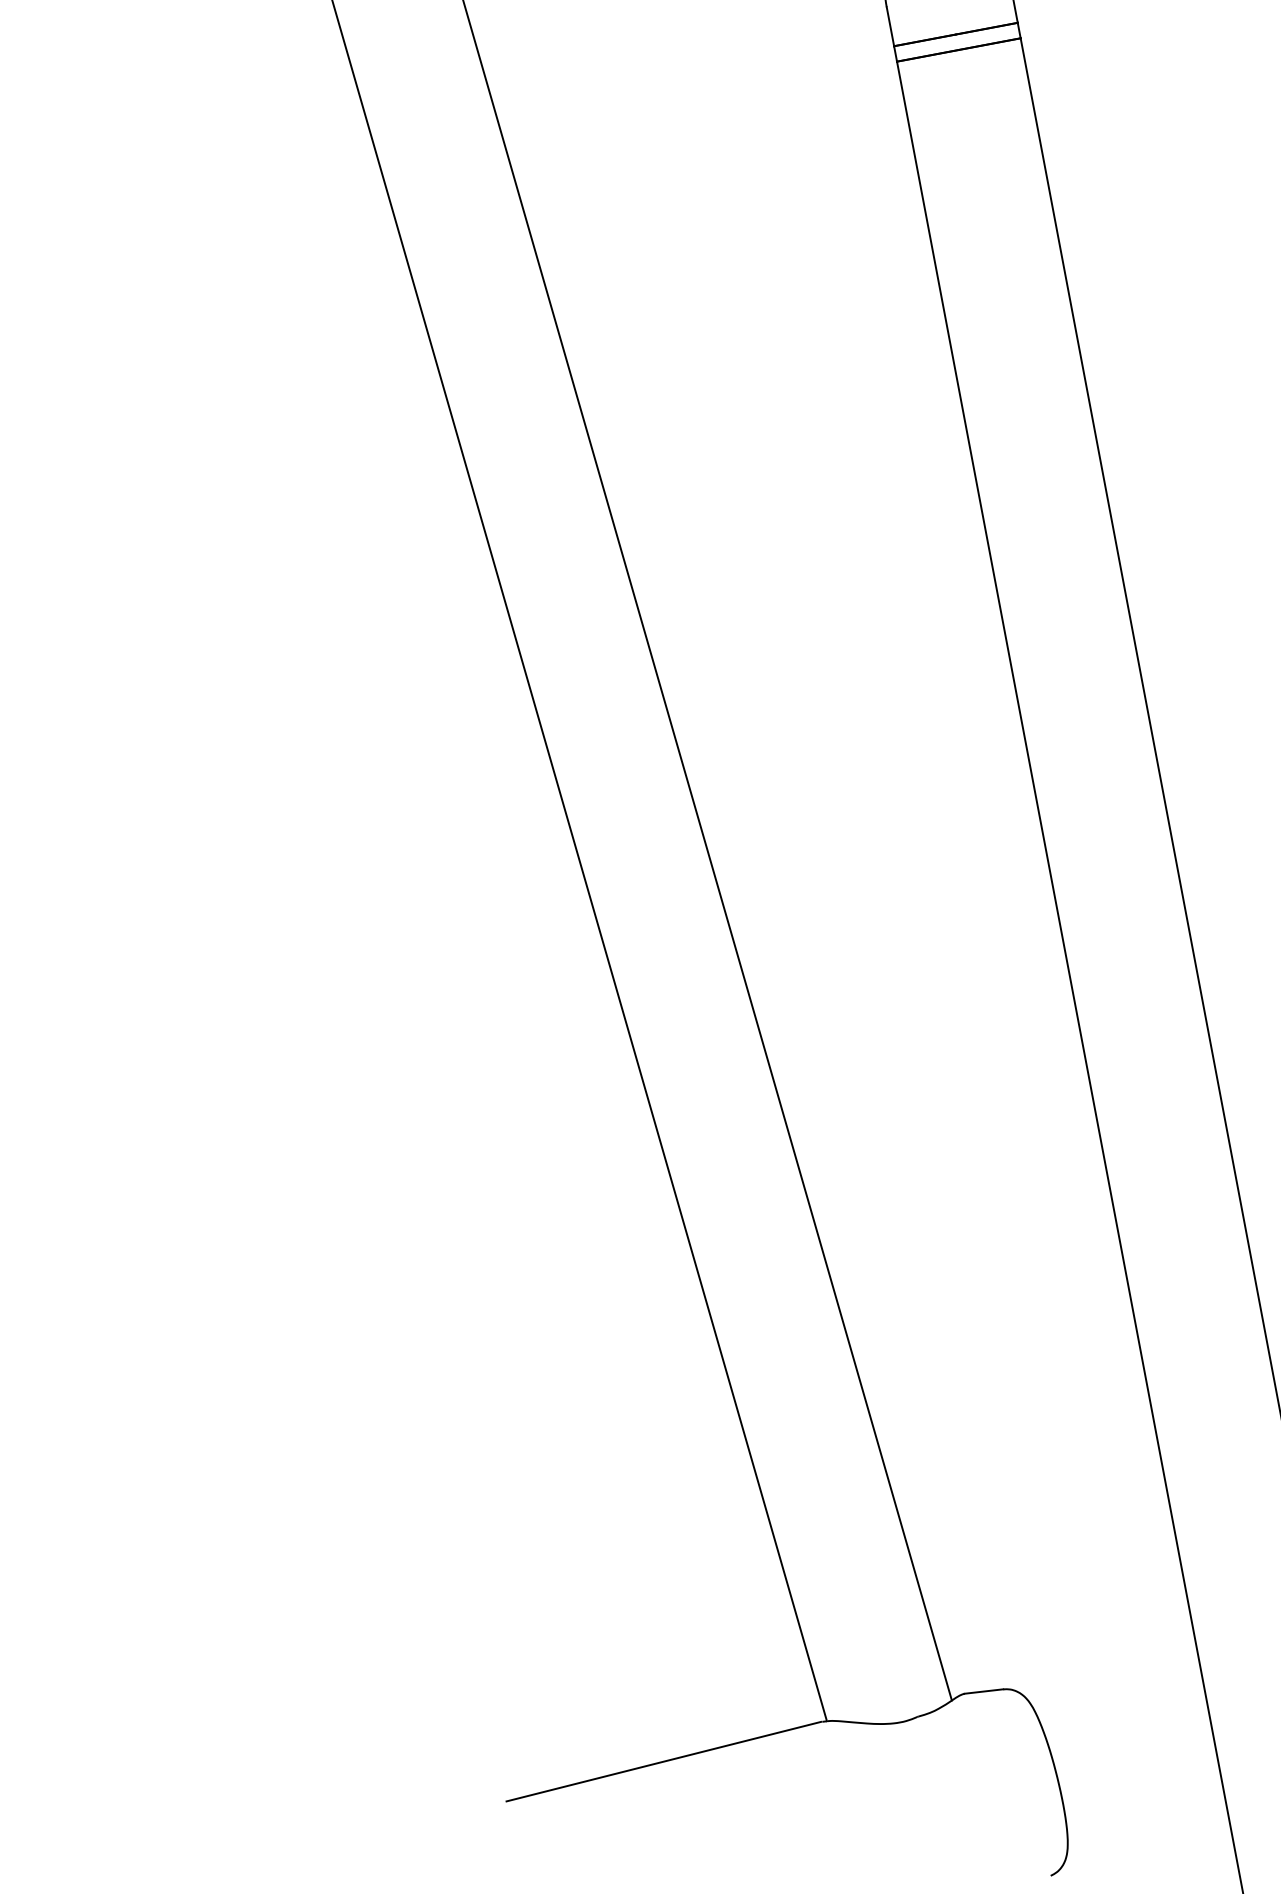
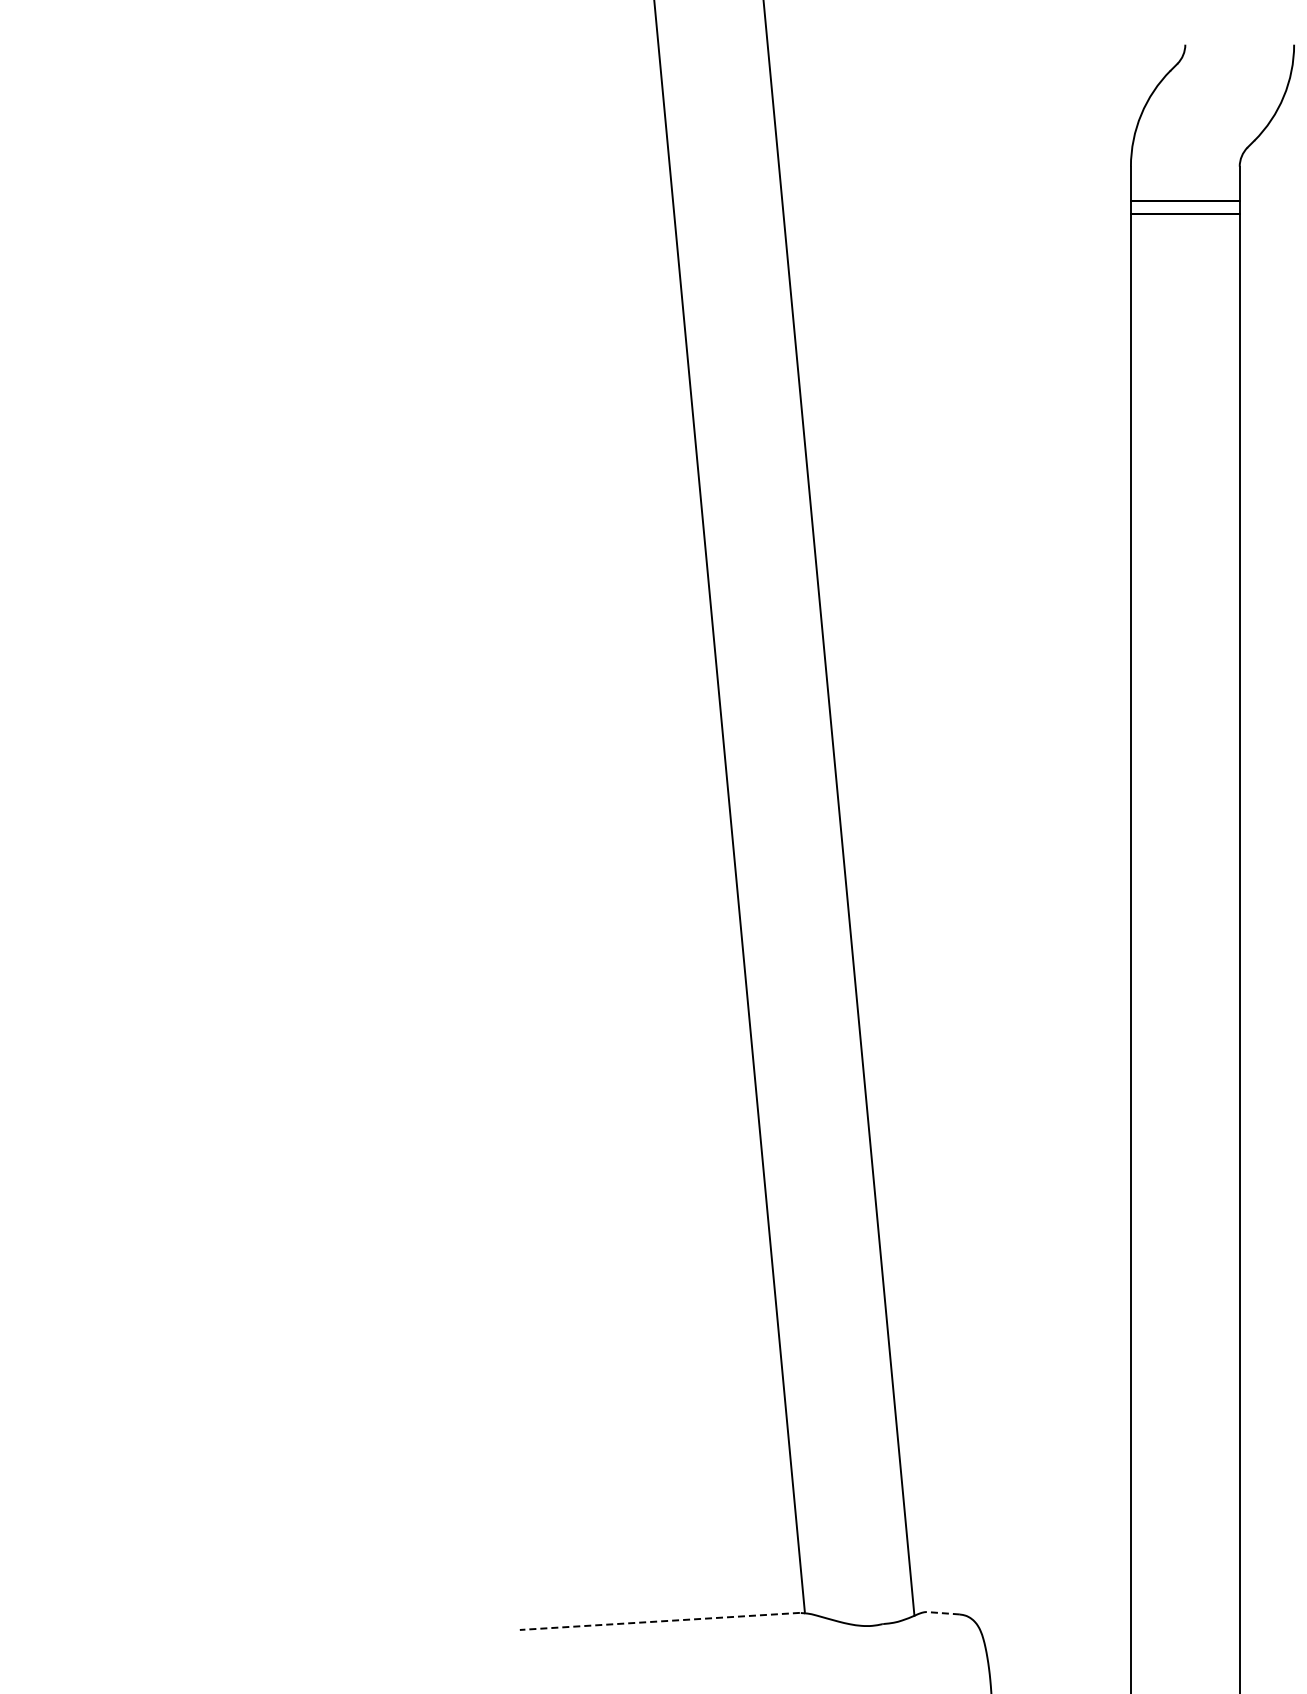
line: (984, 1691) -> (943, 1613), solid -> dashed
line: (663, 1761) -> (659, 1621), solid -> dashed

